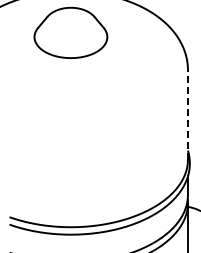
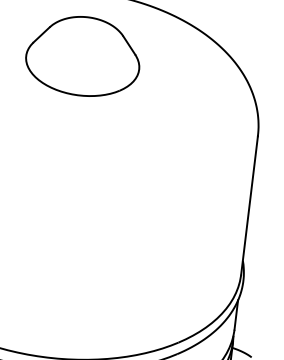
line: (187, 115) -> (248, 206), dashed -> solid

